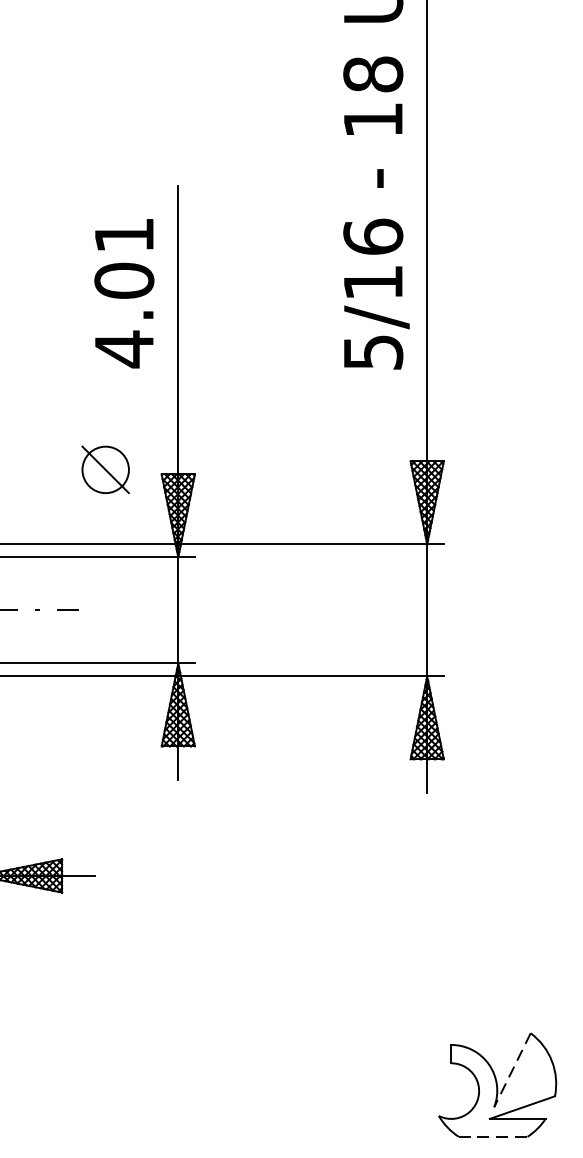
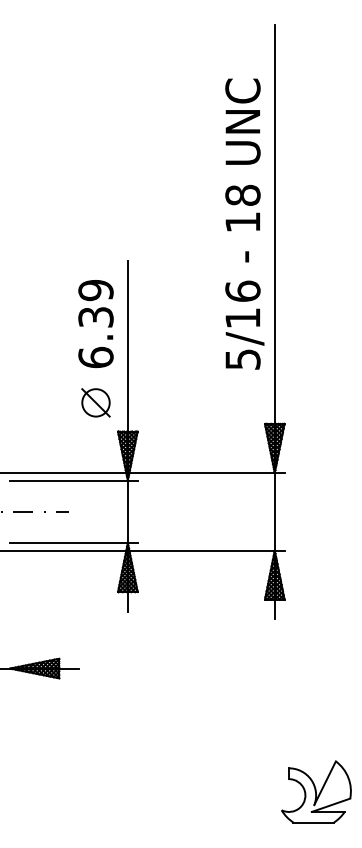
text: (123, 293) -> (95, 324), 4.01 -> 6.39
part: (104, 469) -> (95, 402), moved
line: (511, 1070) -> (324, 783), dashed -> solid
line: (494, 1136) -> (314, 822), dashed -> solid

